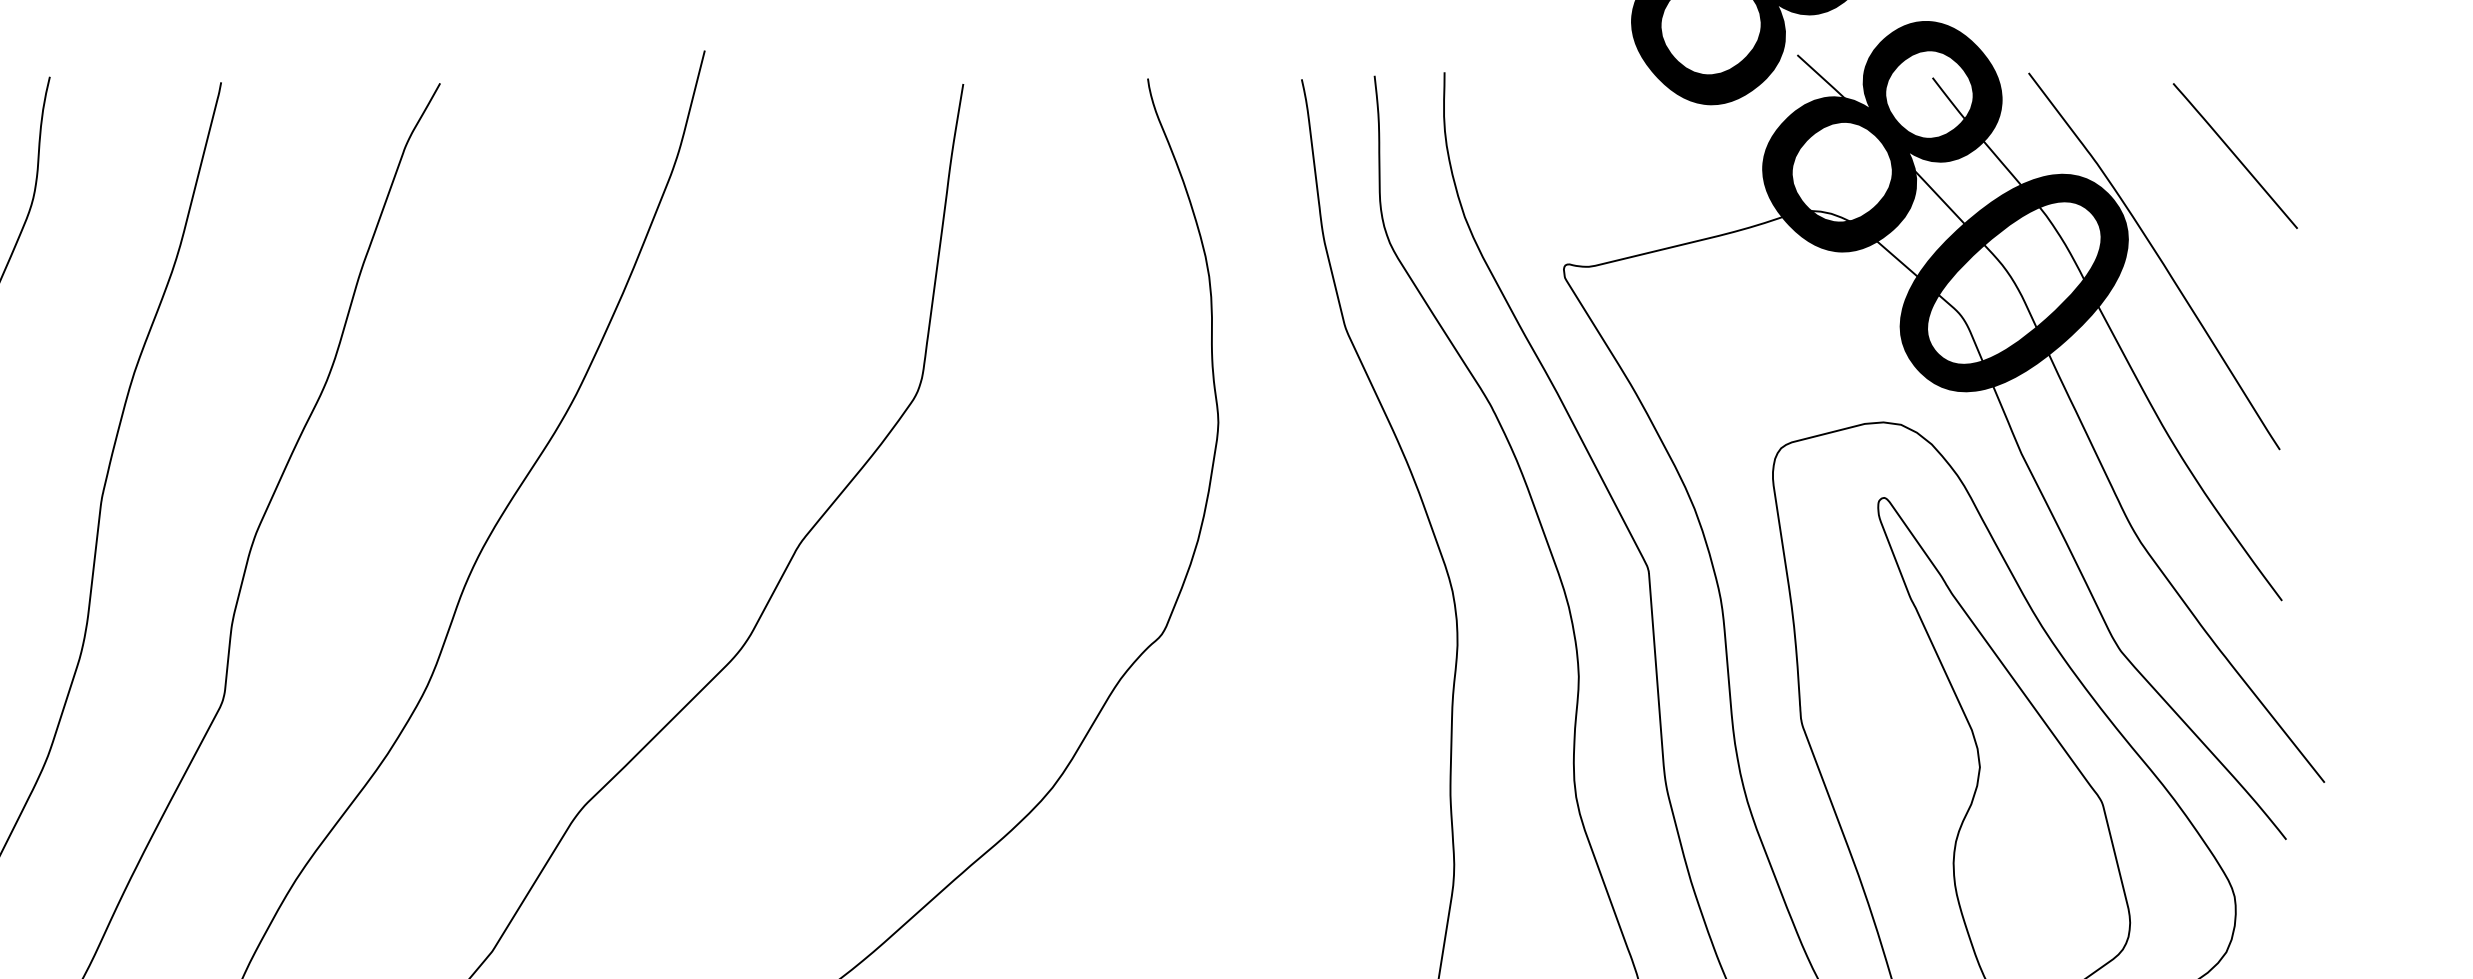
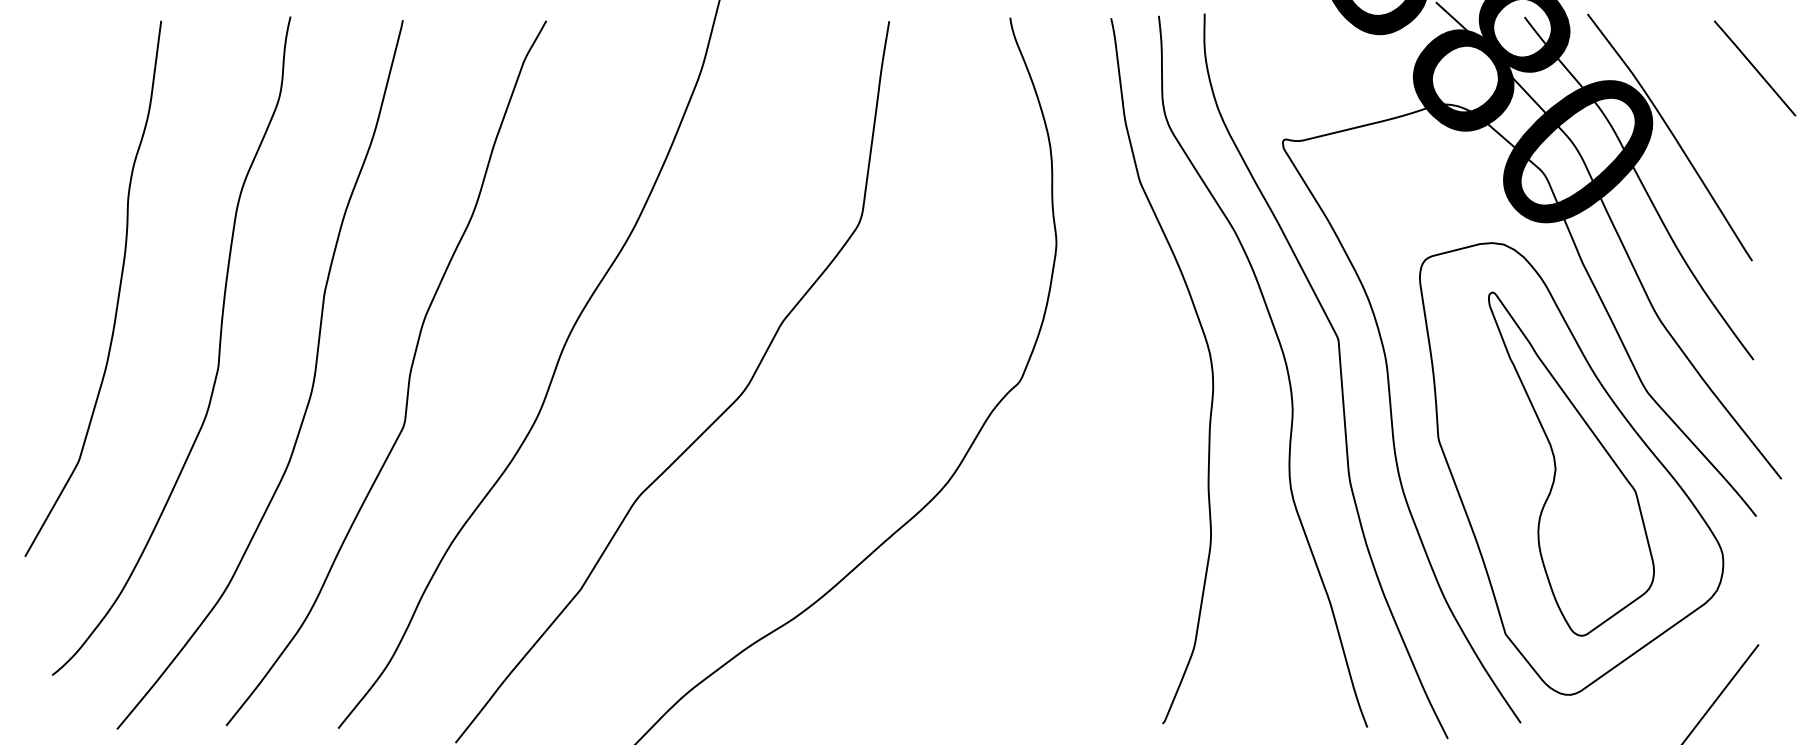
line: (2234, 156) -> (1754, 68), moved

